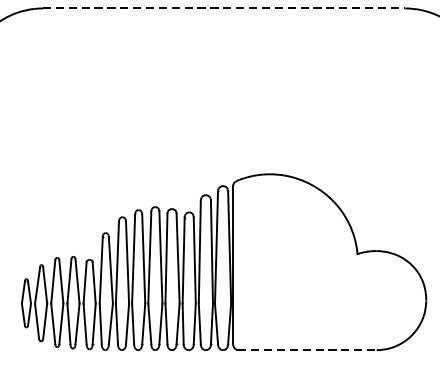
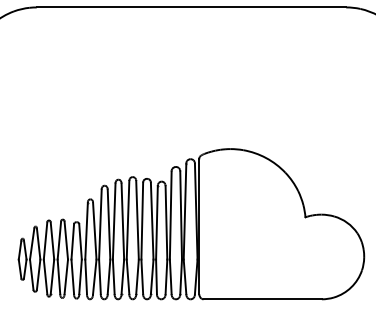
line: (224, 8) -> (191, 7), dashed -> solid
line: (308, 350) -> (263, 299), dashed -> solid

